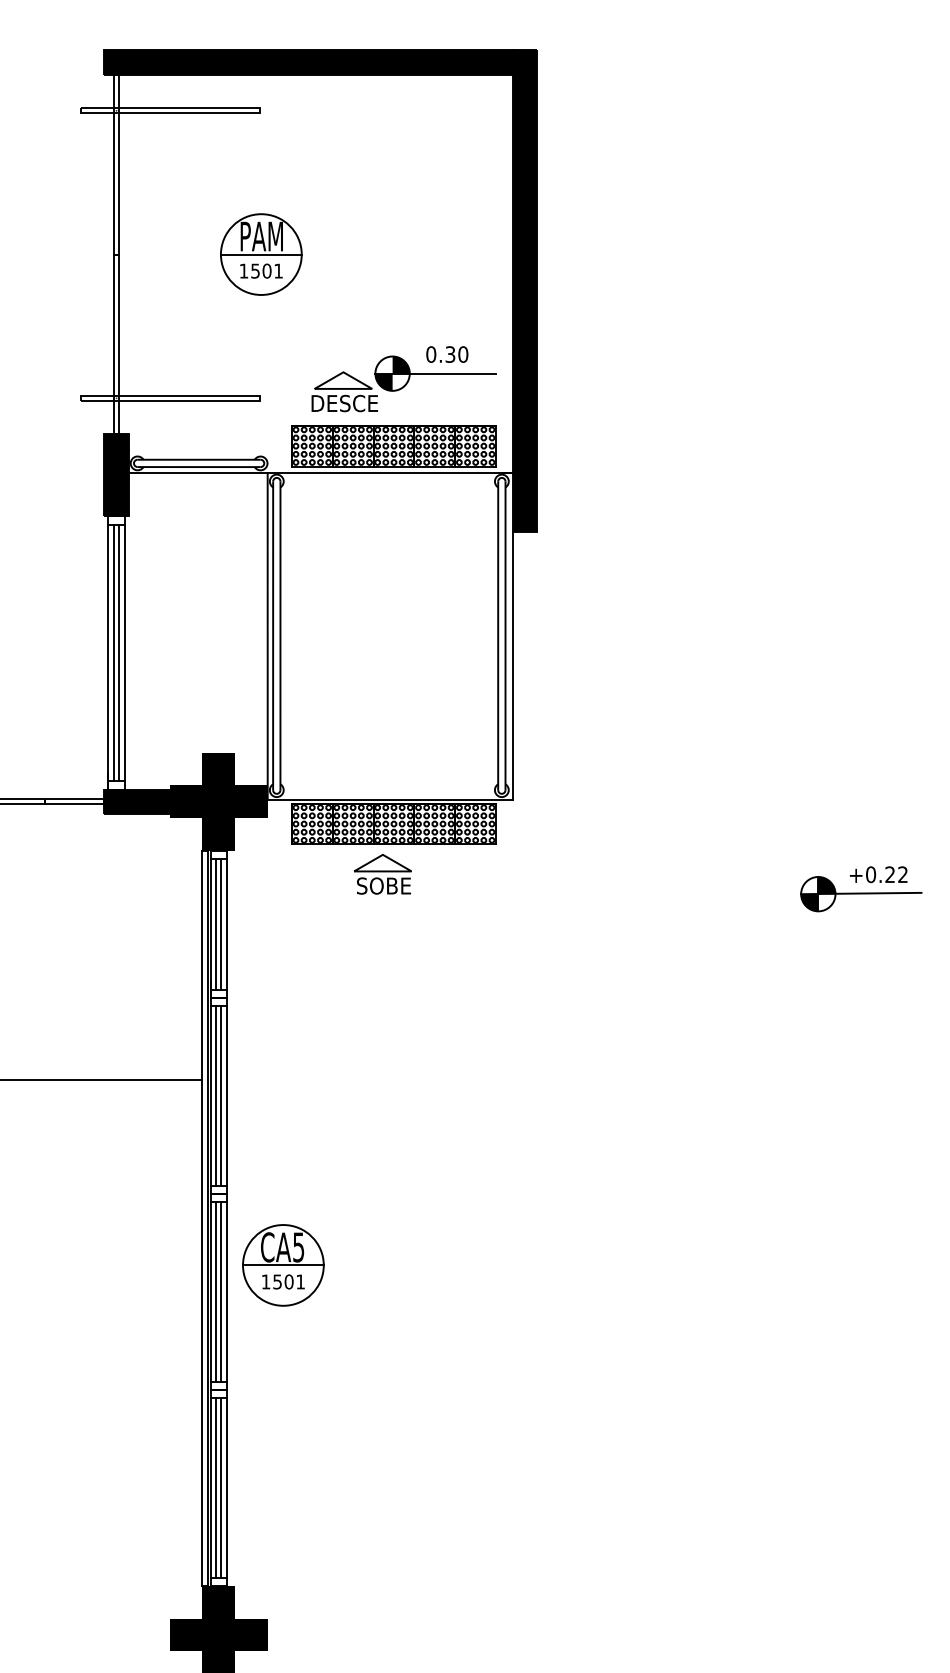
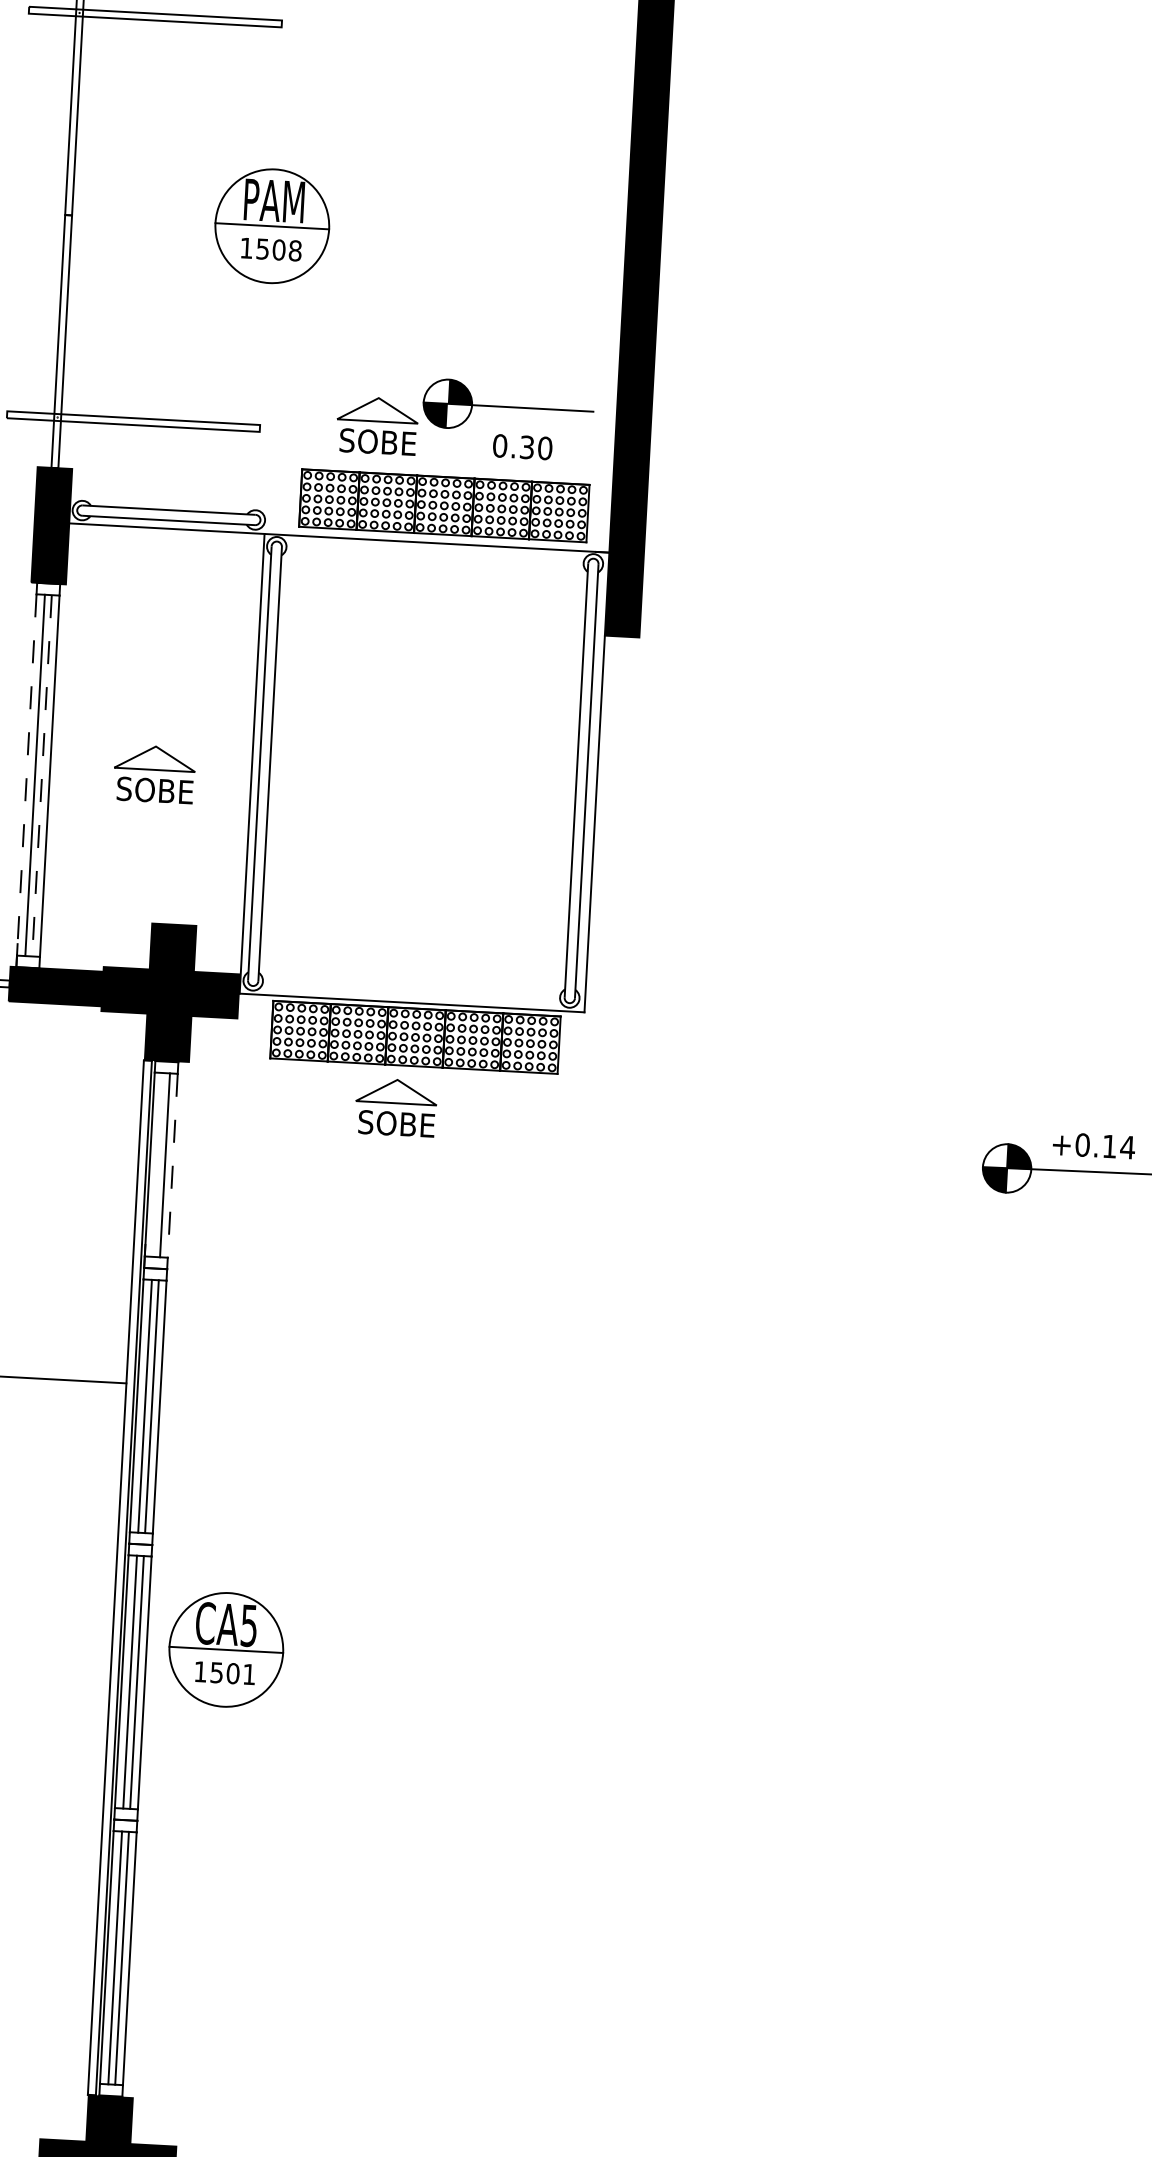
text: (278, 270) -> (295, 249), 1501 -> 1508
text: (447, 354) -> (522, 447), moved
text: (344, 403) -> (377, 442), DESCE -> SOBE
part: (198, 647) -> (153, 774), added
line: (108, 653) -> (26, 775), solid -> dashed
line: (119, 653) -> (42, 776), solid -> dashed
text: (896, 874) -> (1118, 1146), +0.22 -> +0.14
line: (216, 923) -> (158, 1163), removed
line: (226, 924) -> (172, 1166), solid -> dashed

